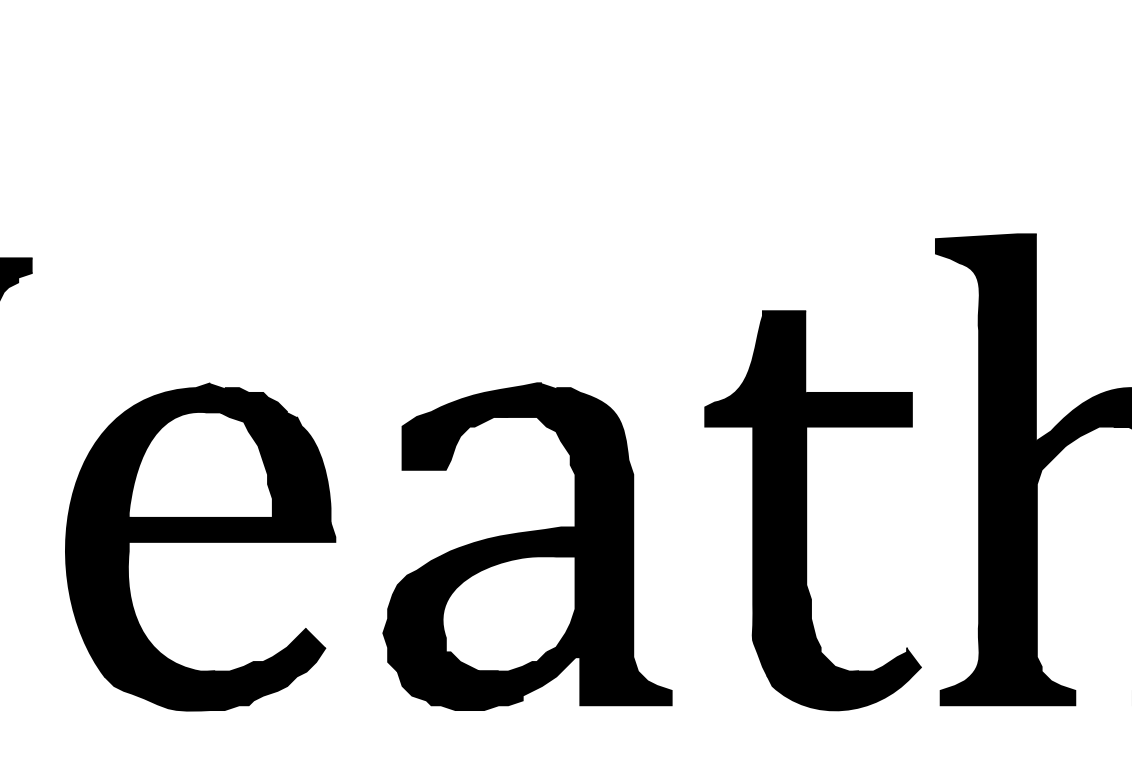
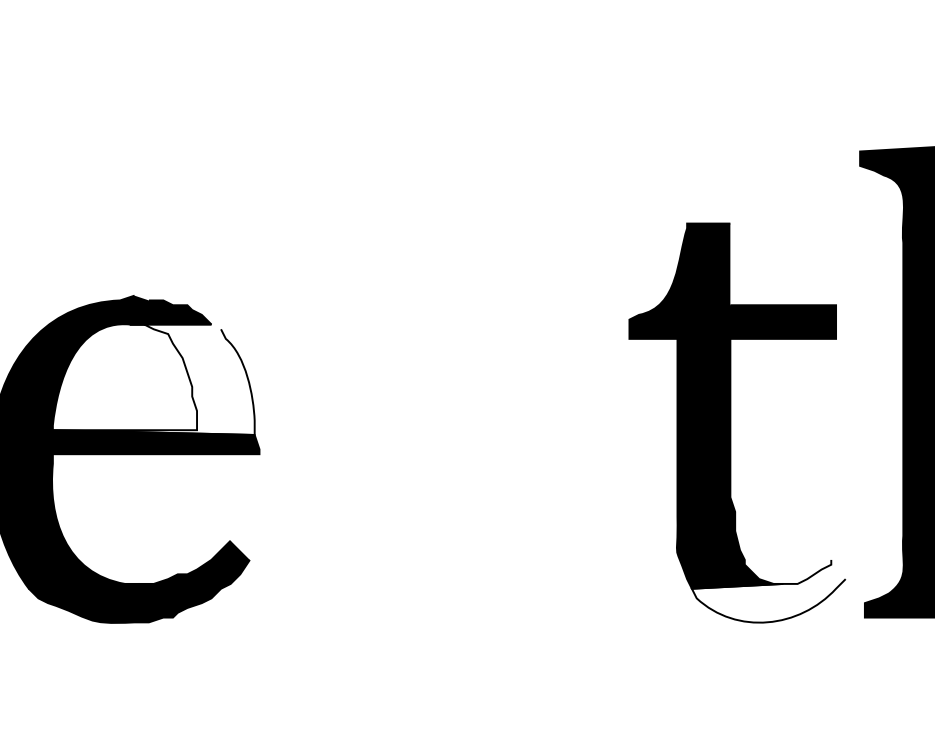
fill: (229, 467) -> (153, 379), removed
part: (527, 546) -> (451, 458), removed
fill: (844, 678) -> (768, 590), removed

